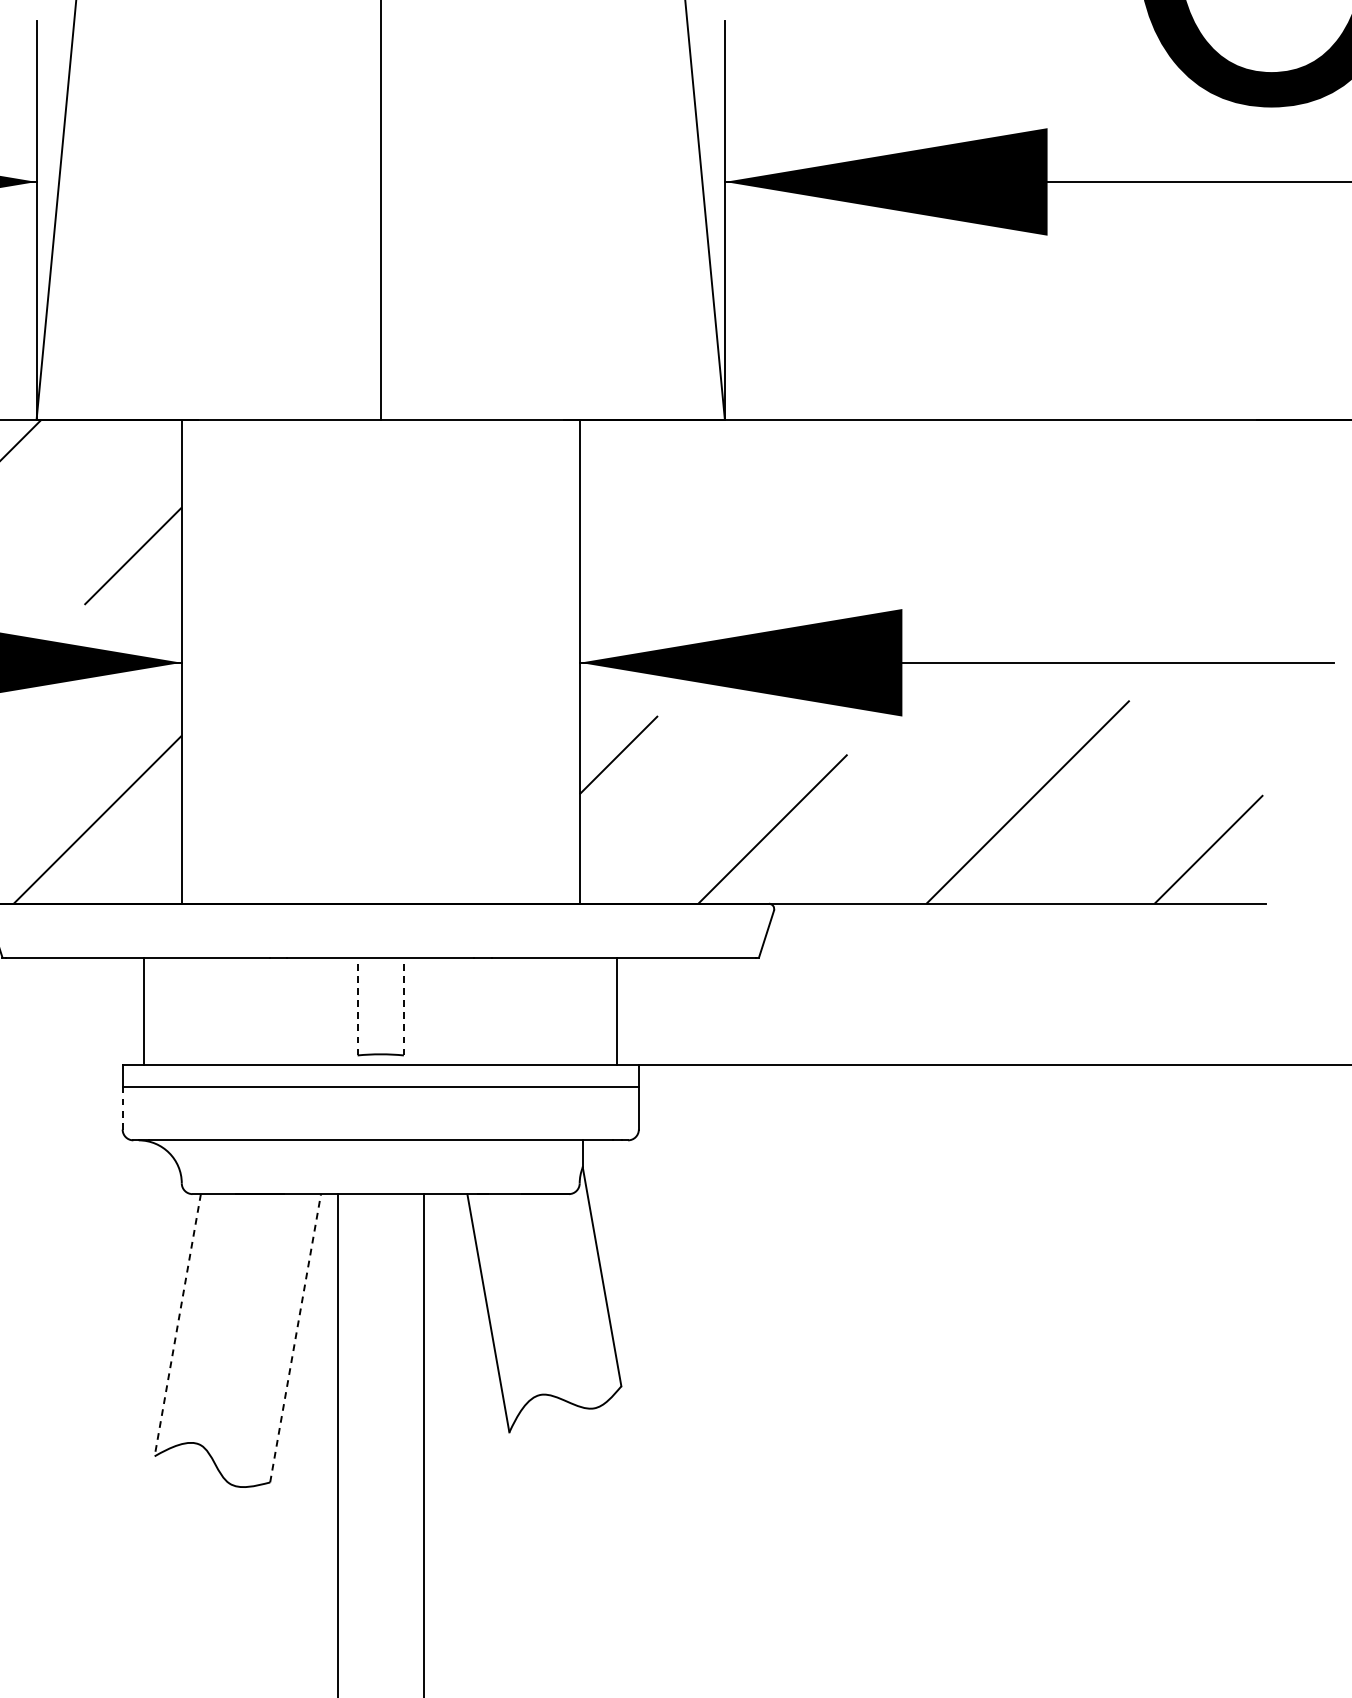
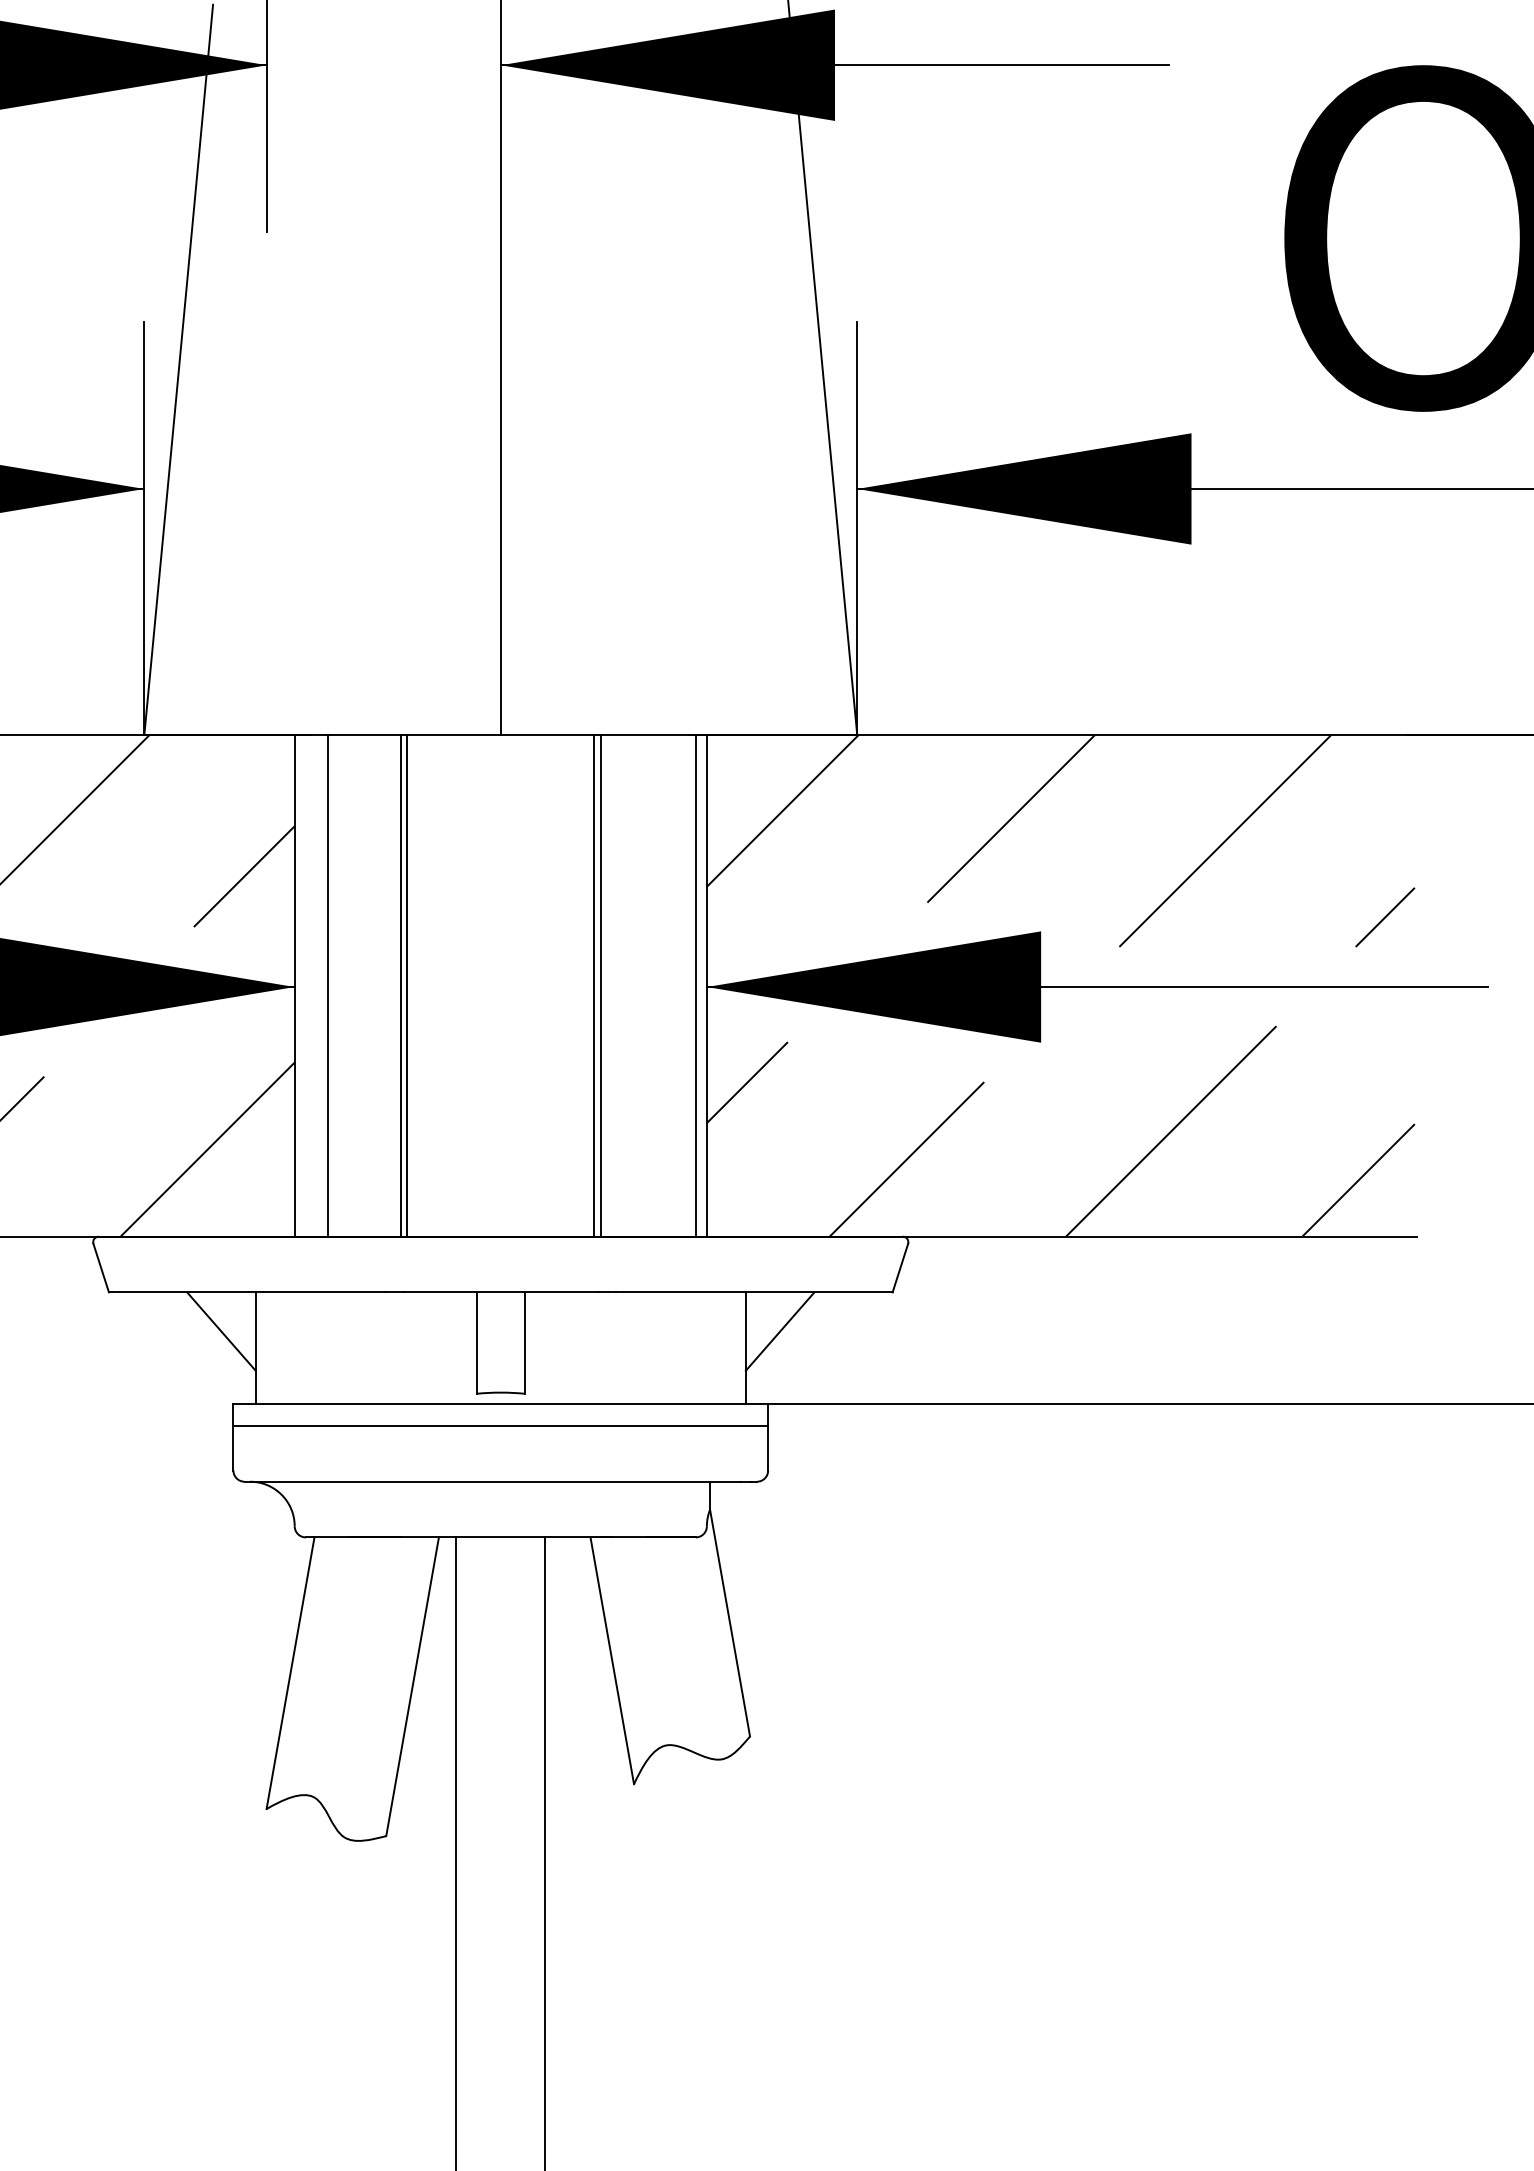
hatch: (921, 521) -> (1060, 840), added
line: (214, 661) -> (328, 985), added
line: (283, 661) -> (400, 985), added
line: (290, 661) -> (407, 985), added
line: (471, 661) -> (594, 985), added
line: (477, 661) -> (601, 985), added
line: (568, 661) -> (695, 985), added
line: (111, 995) -> (221, 1331), added
line: (649, 995) -> (779, 1331), added
line: (357, 1006) -> (476, 1343), dashed -> solid
line: (403, 1006) -> (524, 1343), dashed -> solid
line: (122, 1108) -> (233, 1448), dashed -> solid
line: (177, 1325) -> (290, 1673), dashed -> solid
line: (295, 1338) -> (412, 1686), dashed -> solid

